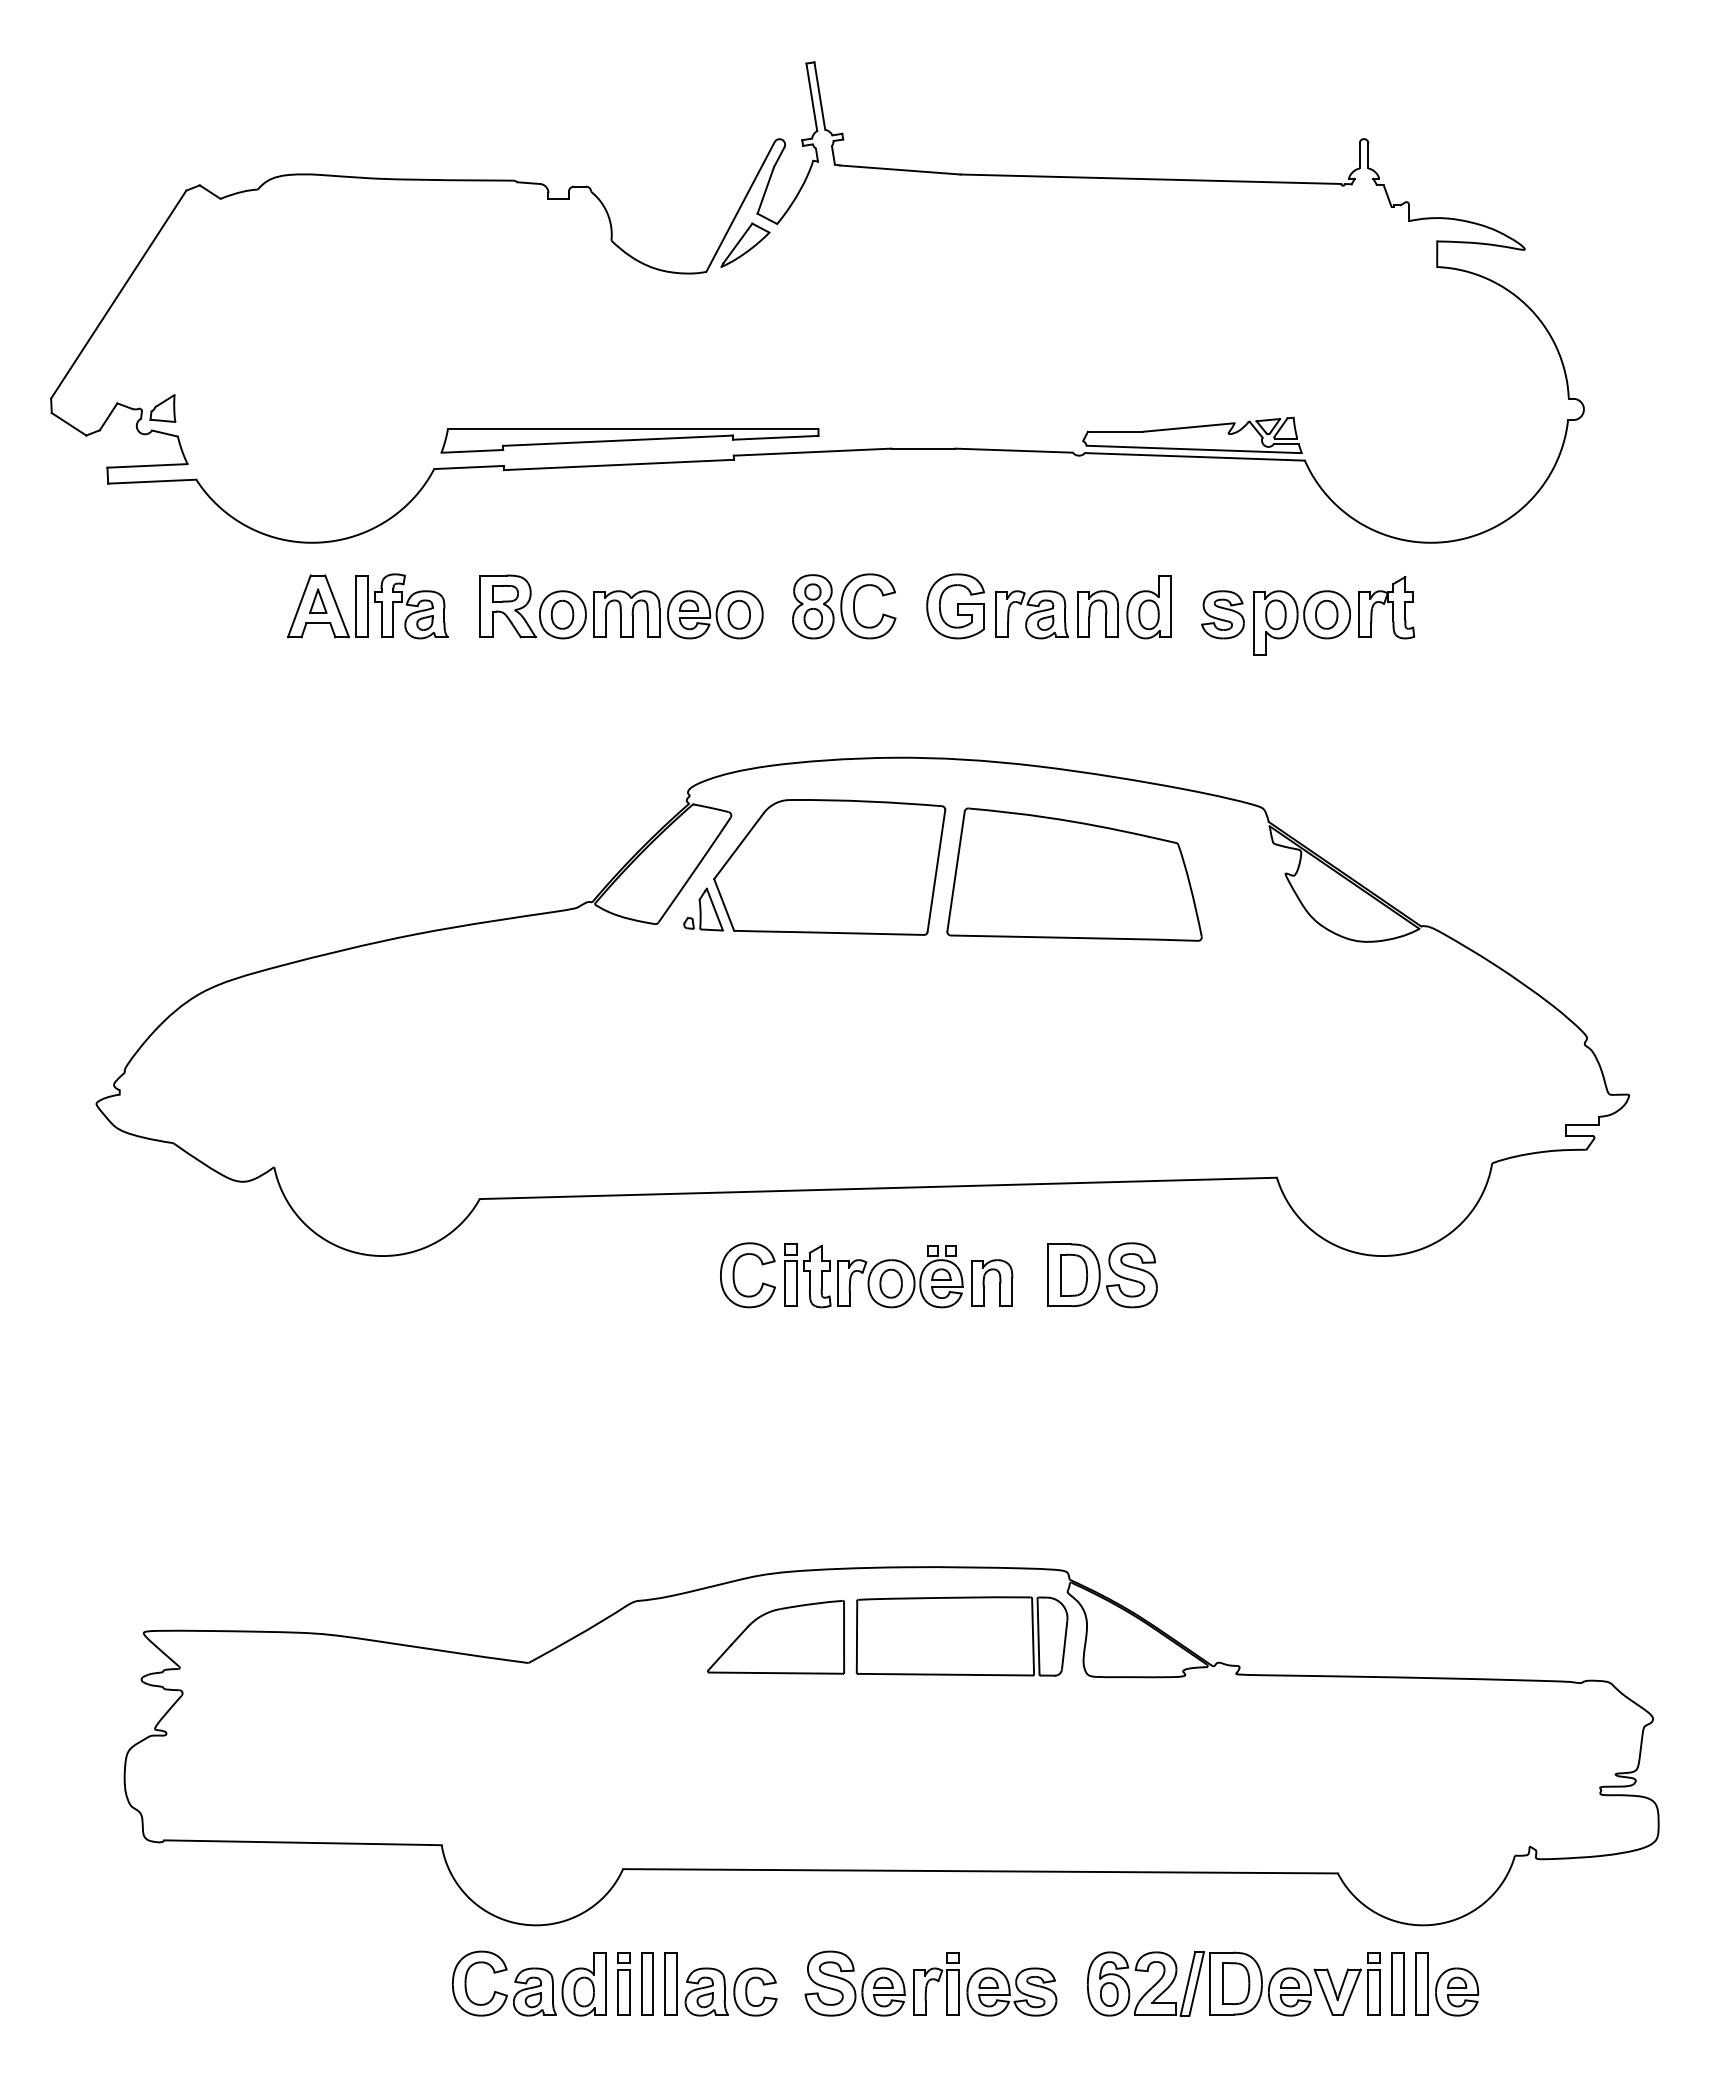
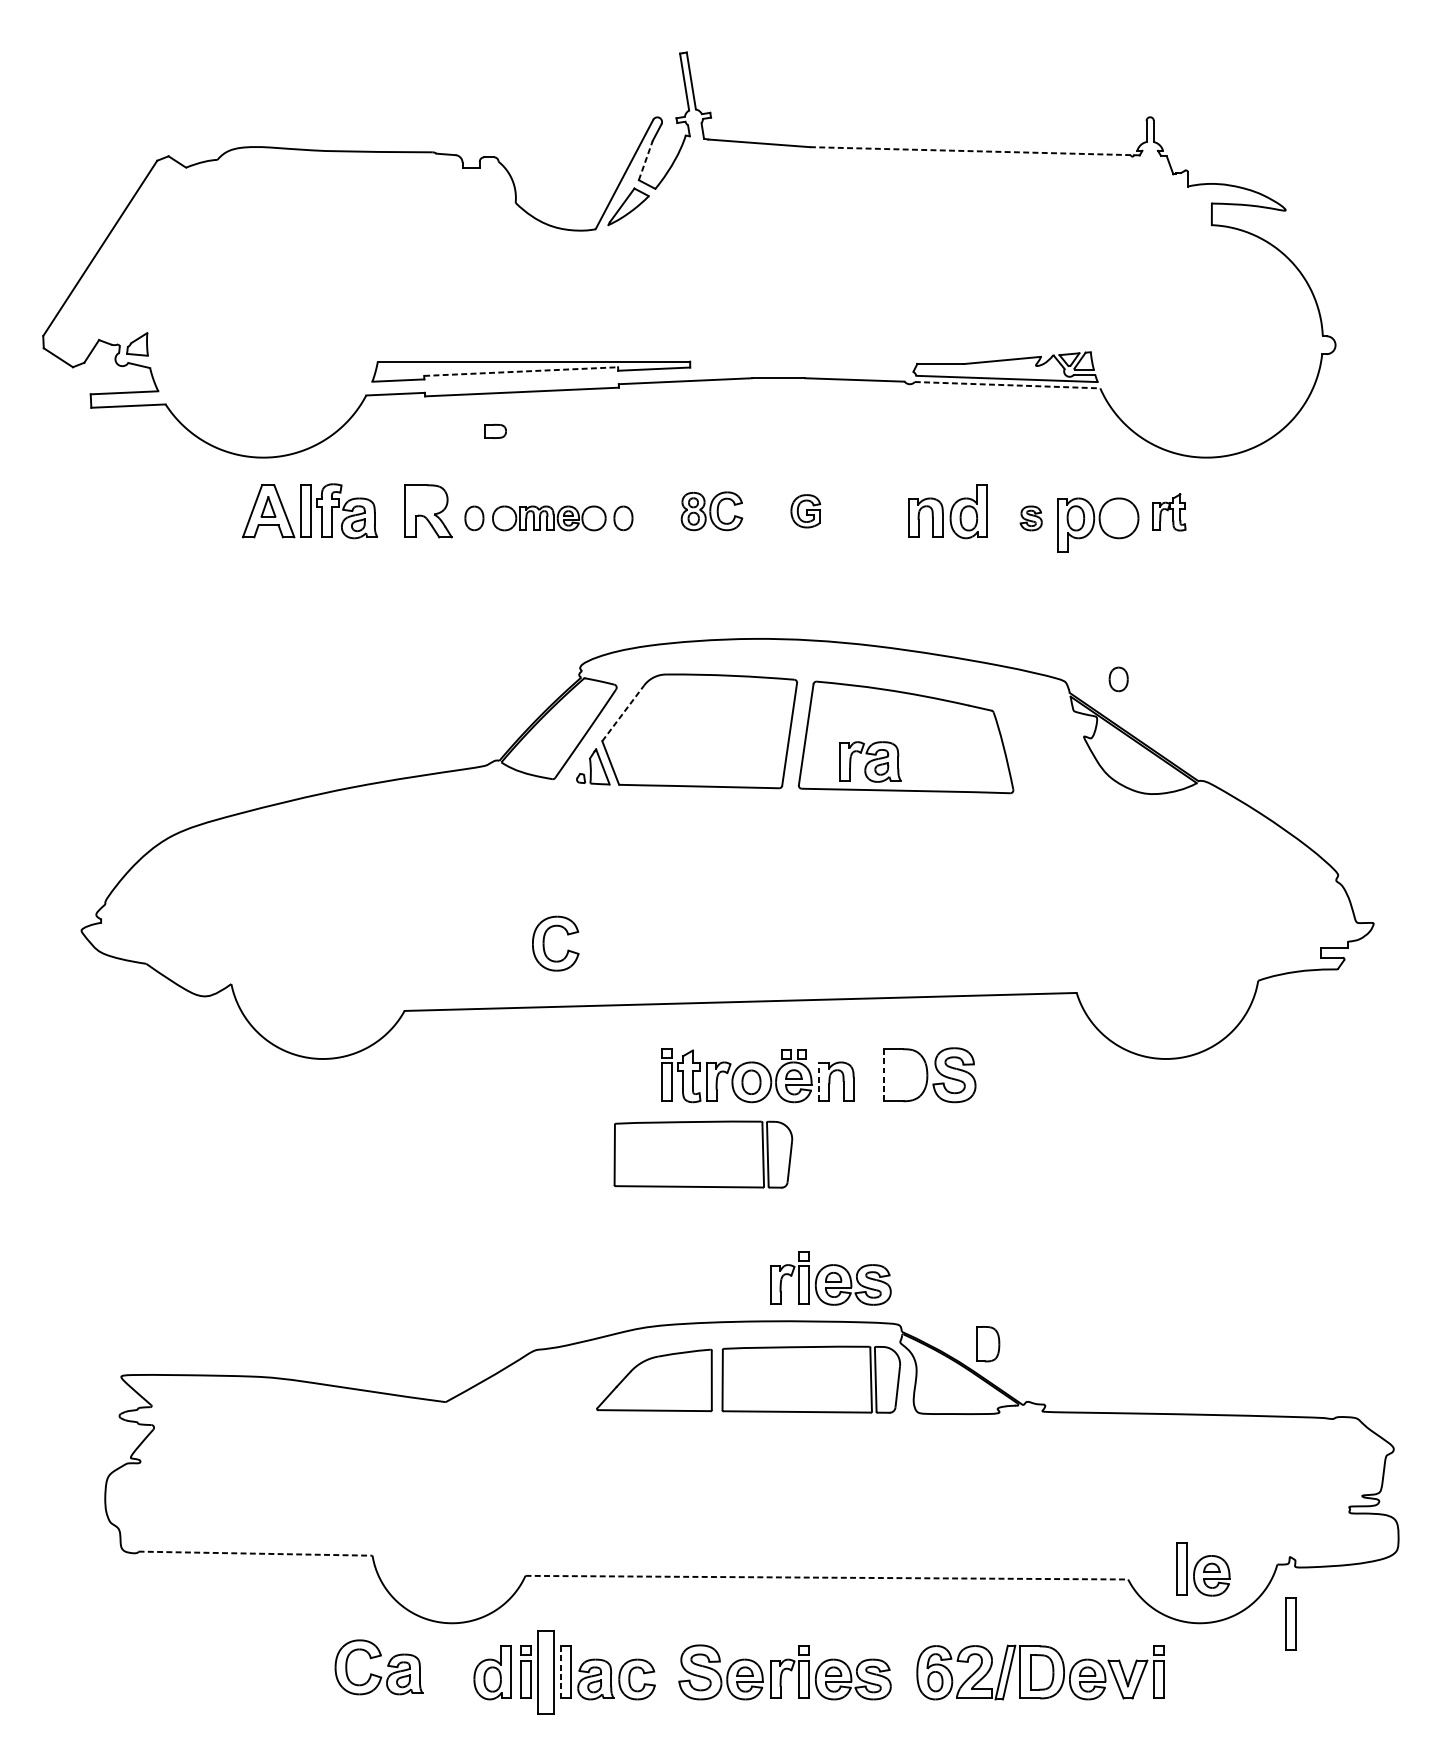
line: (1150, 179) -> (970, 151), solid -> dashed
line: (765, 190) -> (645, 160), solid -> dashed
line: (618, 440) -> (521, 371), solid -> dashed
line: (1195, 456) -> (1008, 384), solid -> dashed
part: (505, 593) -> (495, 431), moved
part: (844, 606) -> (712, 511), size x0.7
part: (955, 606) -> (805, 511), size x0.6
part: (1386, 607) -> (1169, 512), size x0.7
part: (651, 614) -> (549, 518), size x0.6
part: (1031, 614) -> (869, 761), moved
part: (1222, 614) -> (1030, 518), size x0.6
part: (1326, 614) -> (1118, 679), moved
line: (739, 845) -> (623, 712), solid -> dashed
part: (1073, 1274) -> (987, 1343), moved
part: (734, 1275) -> (544, 943), moved
line: (1048, 1275) -> (884, 1075), solid -> dashed
line: (971, 1283) -> (819, 1082), solid -> dashed
part: (833, 1369) -> (702, 1154), added
part: (985, 1516) -> (831, 1278), added
line: (302, 1842) -> (255, 1553), solid -> dashed
line: (981, 1871) -> (827, 1577), solid -> dashed
part: (647, 1983) -> (546, 1672), size x1.6
line: (665, 1983) -> (561, 1672), solid -> dashed
part: (1397, 1983) -> (1290, 1624), moved
part: (1447, 1984) -> (1203, 1569), moved
part: (500, 1992) -> (375, 1674), moved

